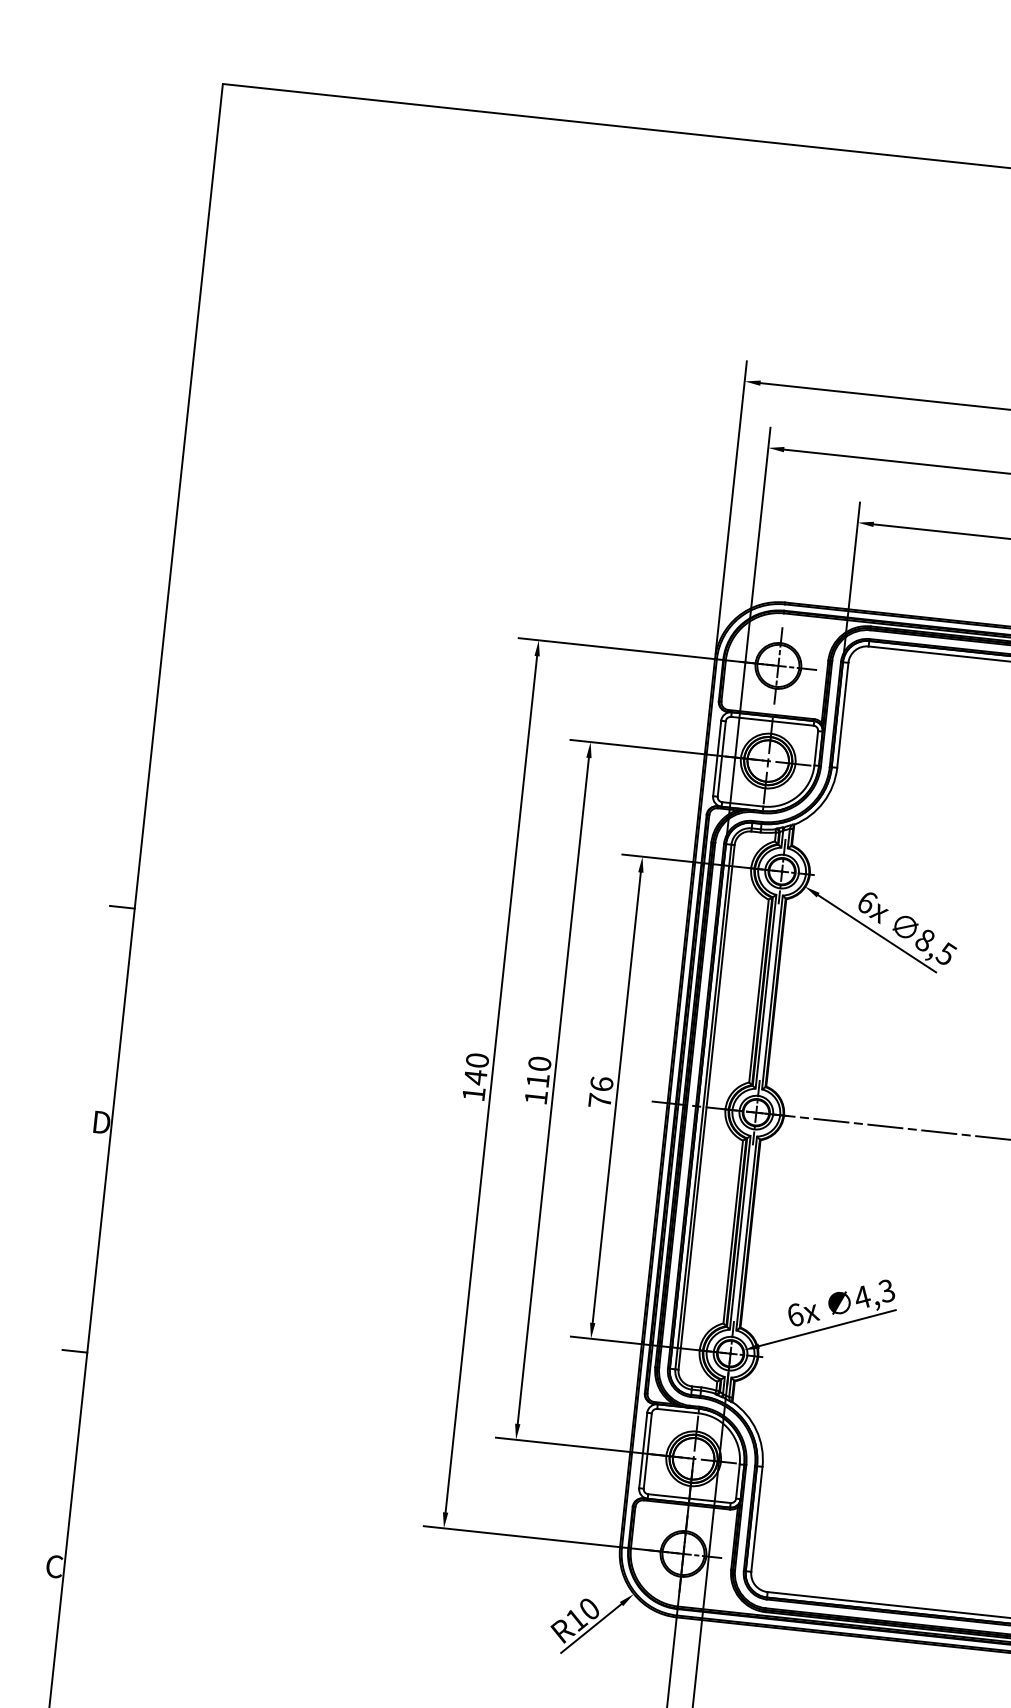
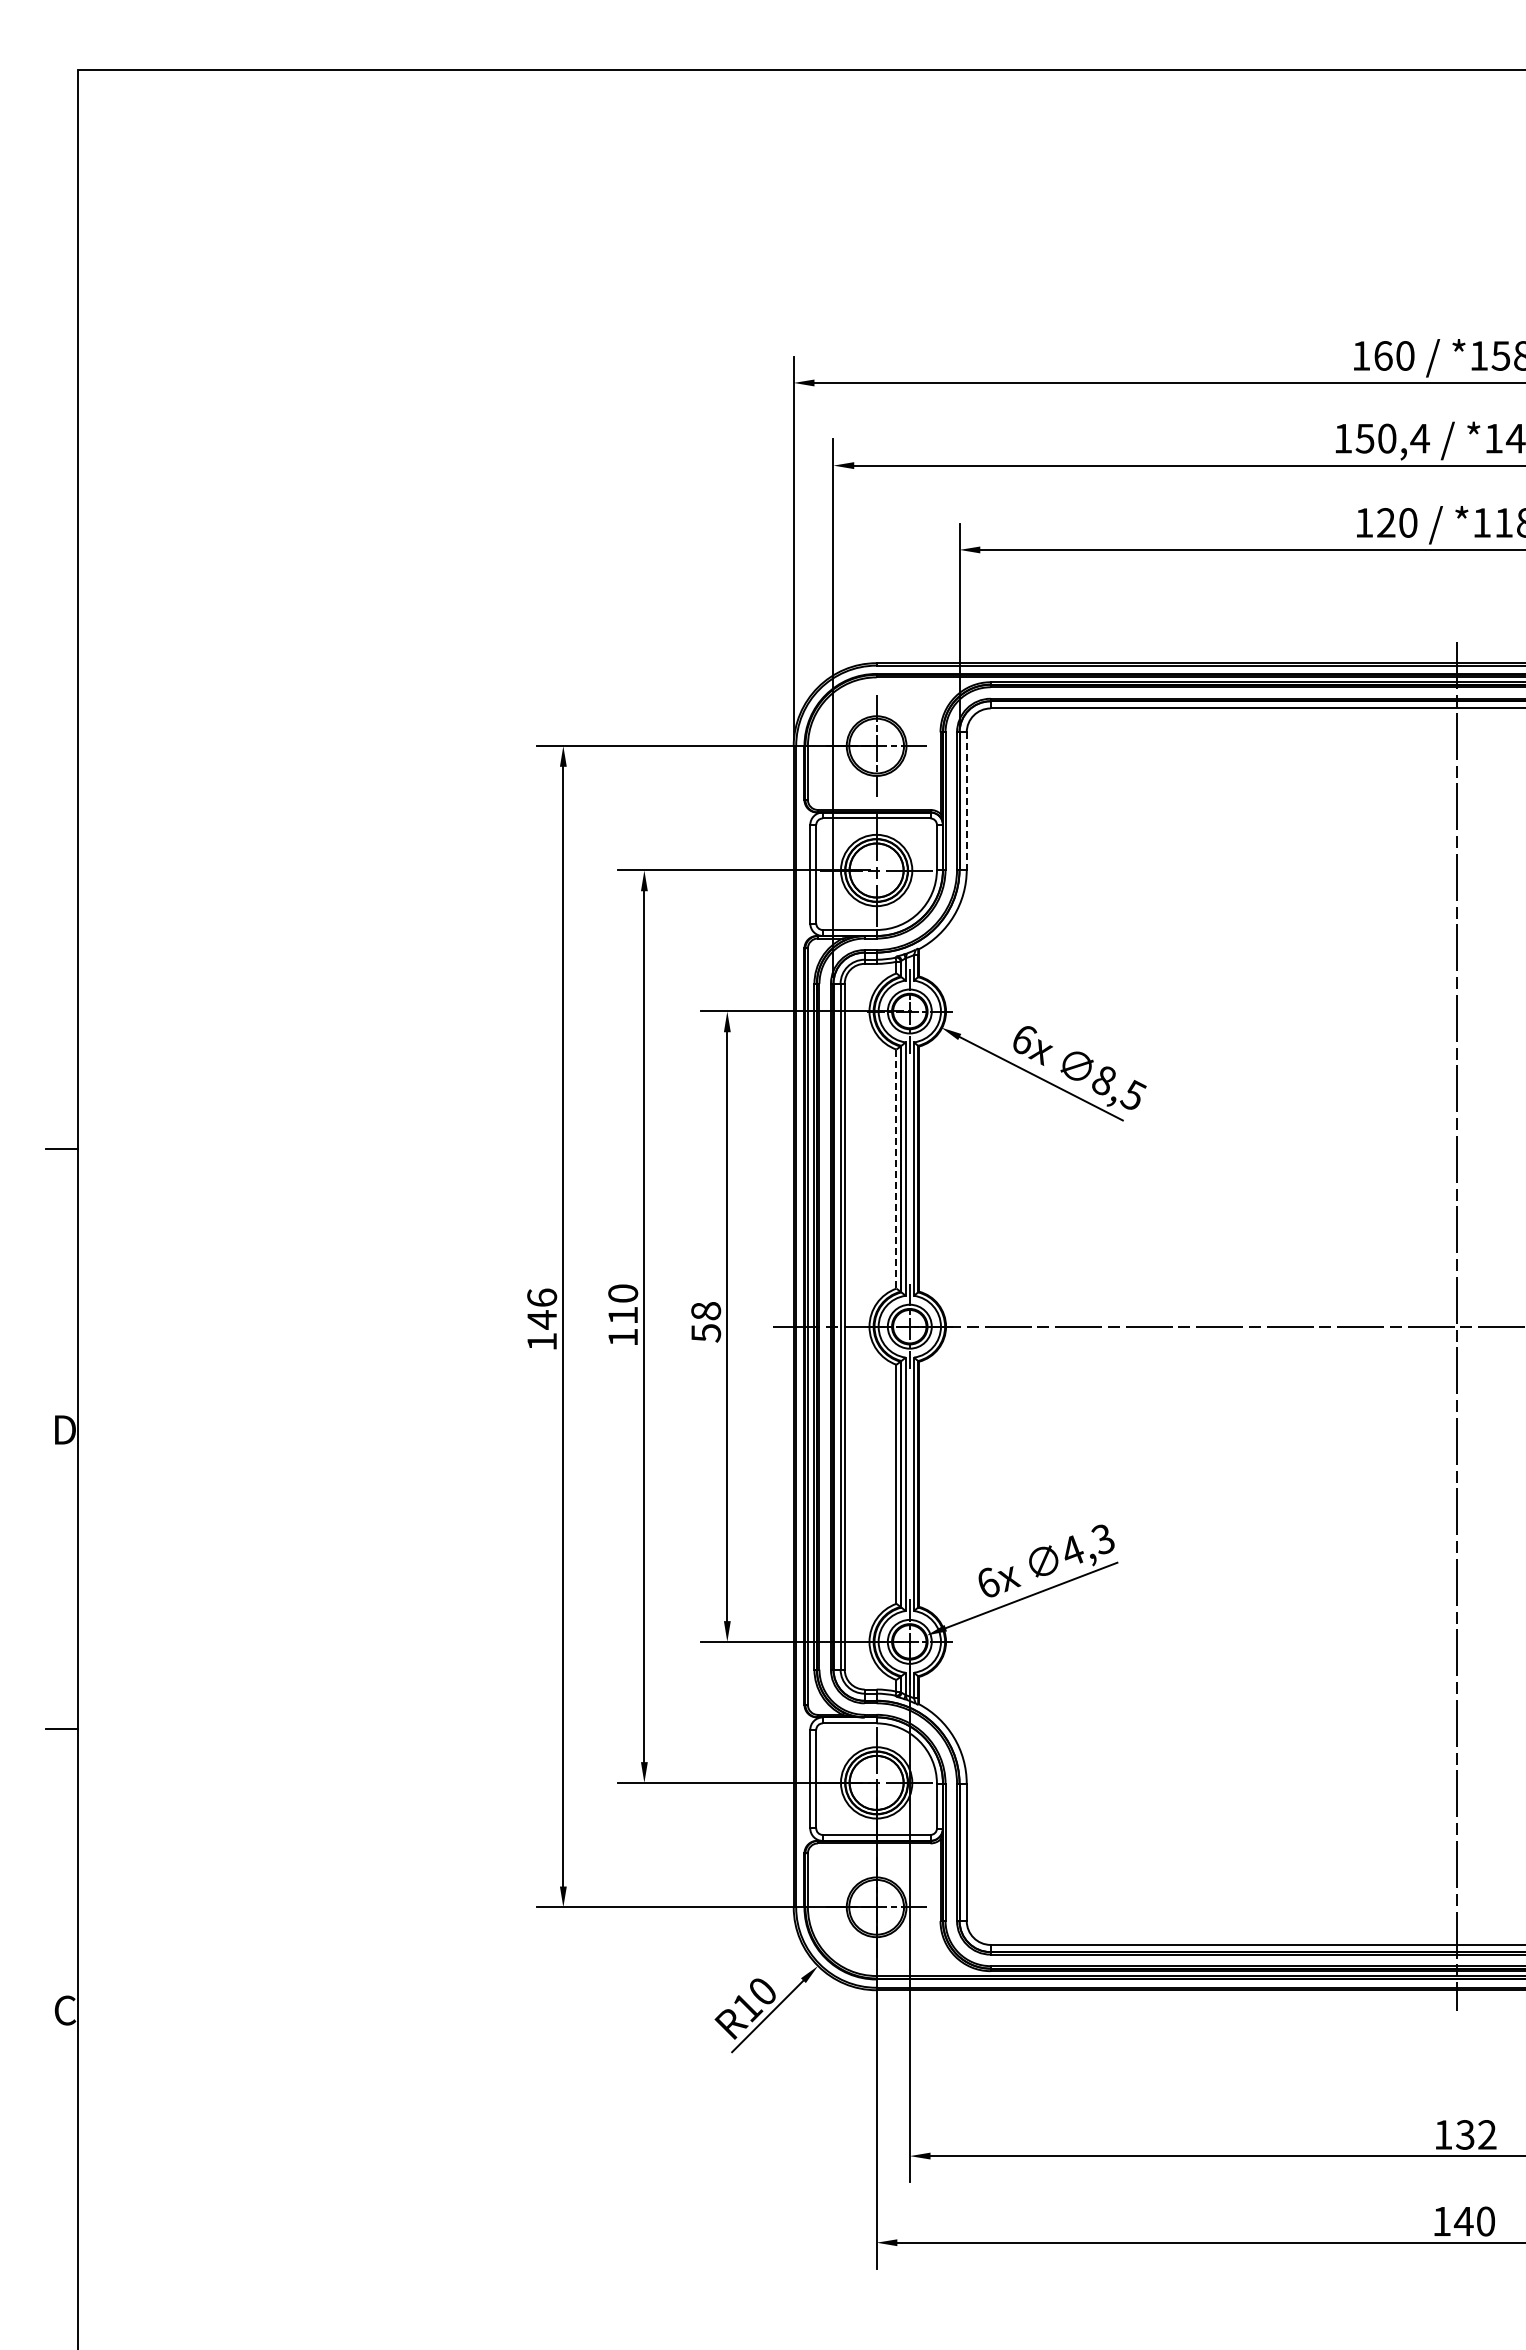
line: (842, 715) -> (966, 801), solid -> dashed
line: (758, 991) -> (896, 1169), solid -> dashed
text: (477, 1060) -> (542, 1297), 140 -> 146
text: (601, 1092) -> (706, 1321), 76 -> 58

